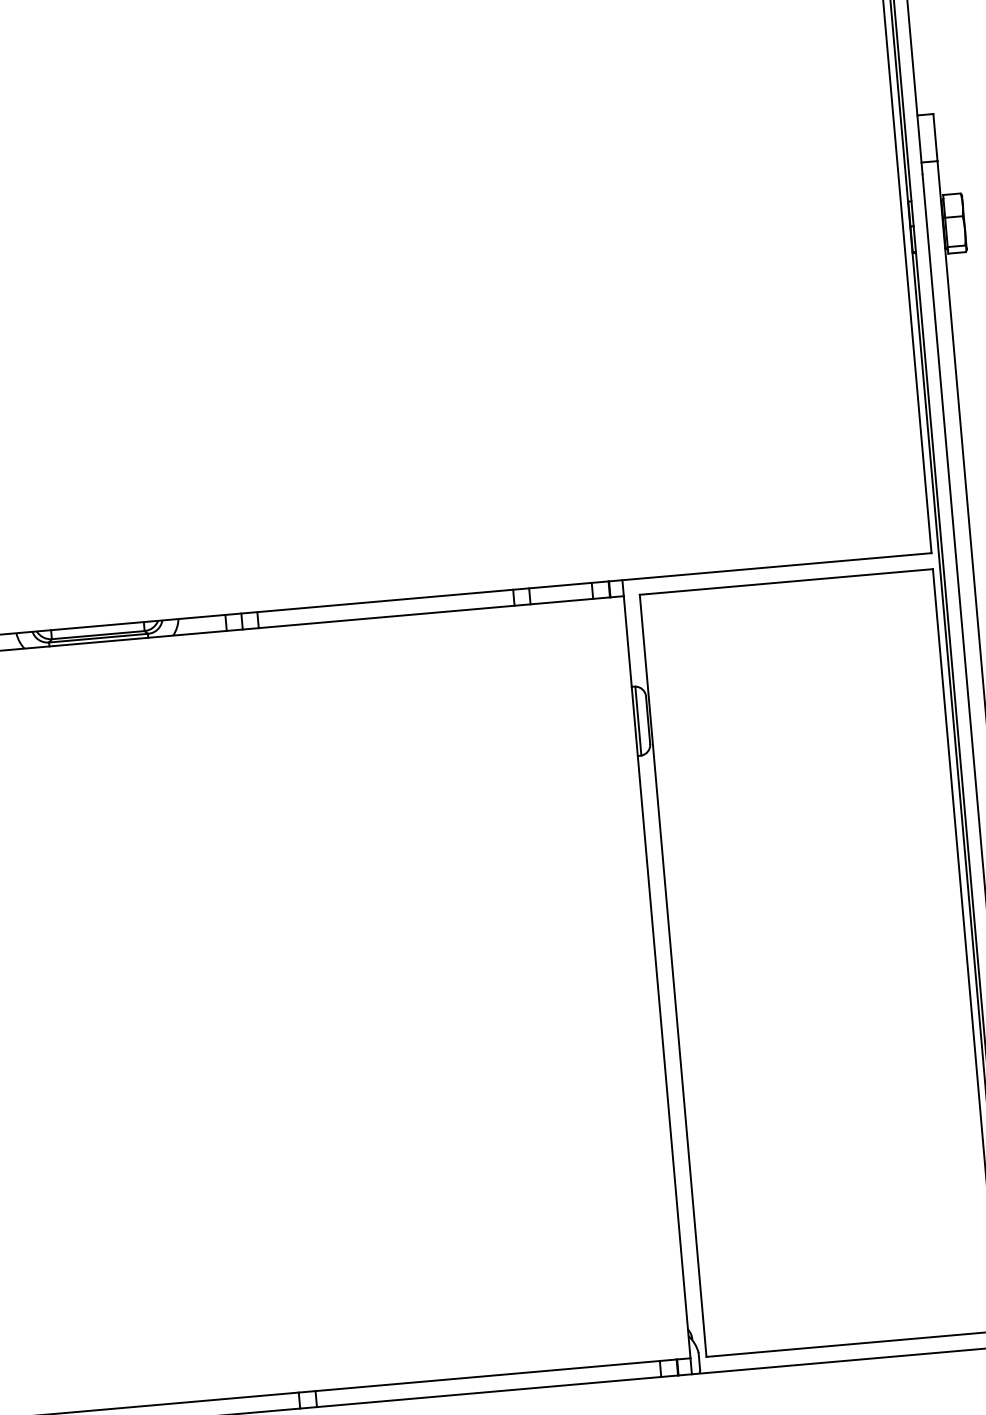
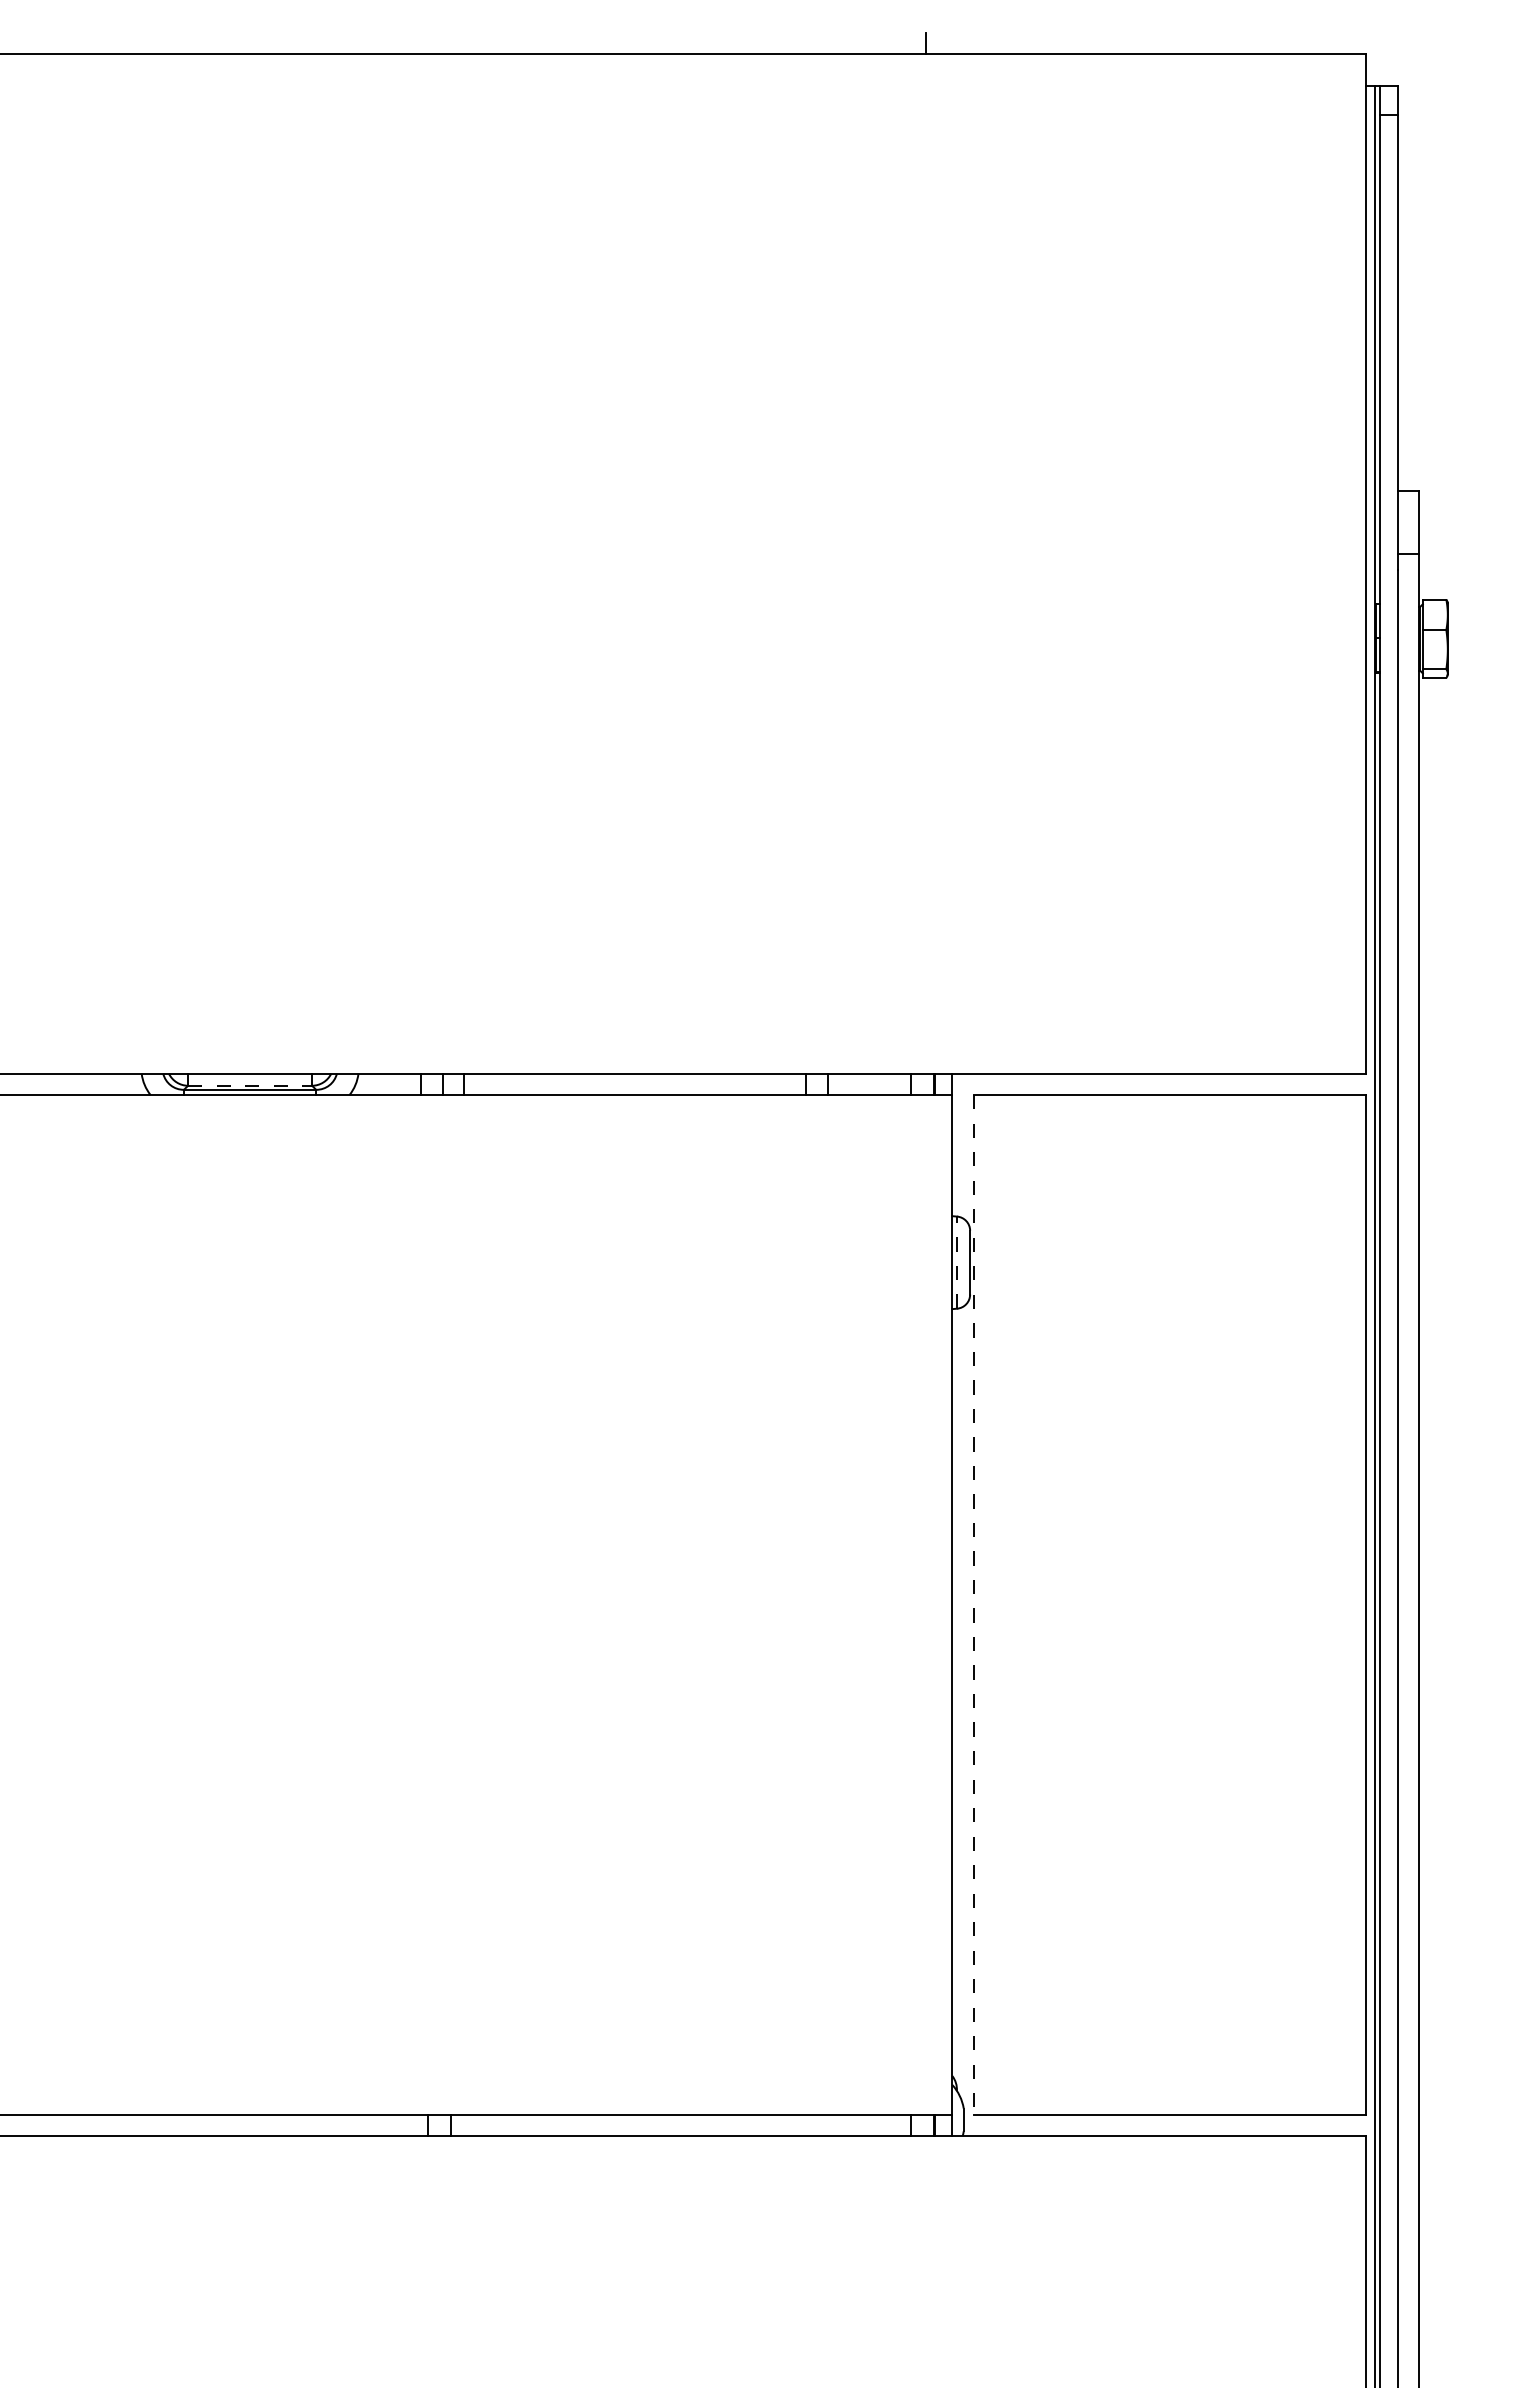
line: (98, 634) -> (250, 1085), solid -> dashed
line: (638, 720) -> (957, 1262), solid -> dashed
line: (672, 975) -> (973, 1604), solid -> dashed

